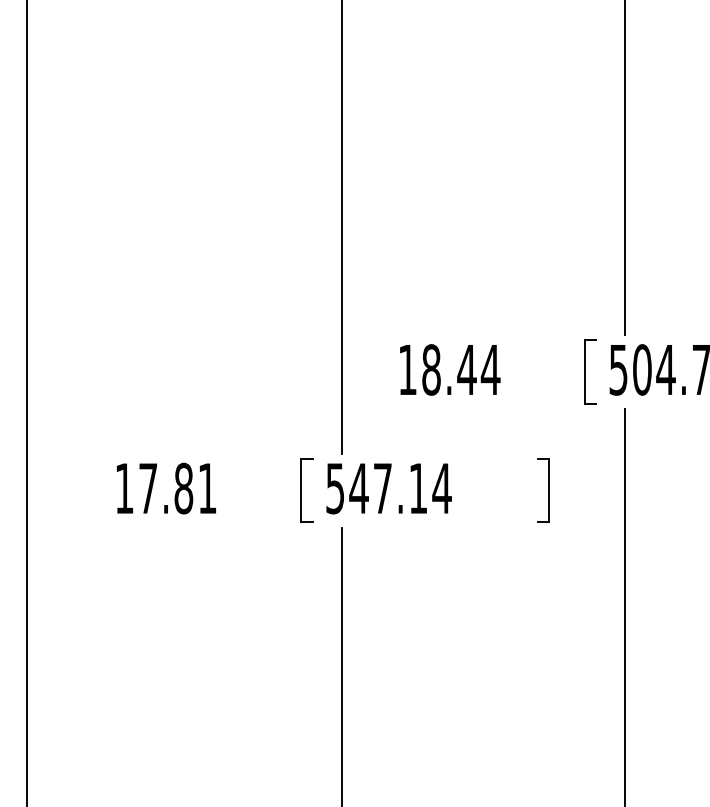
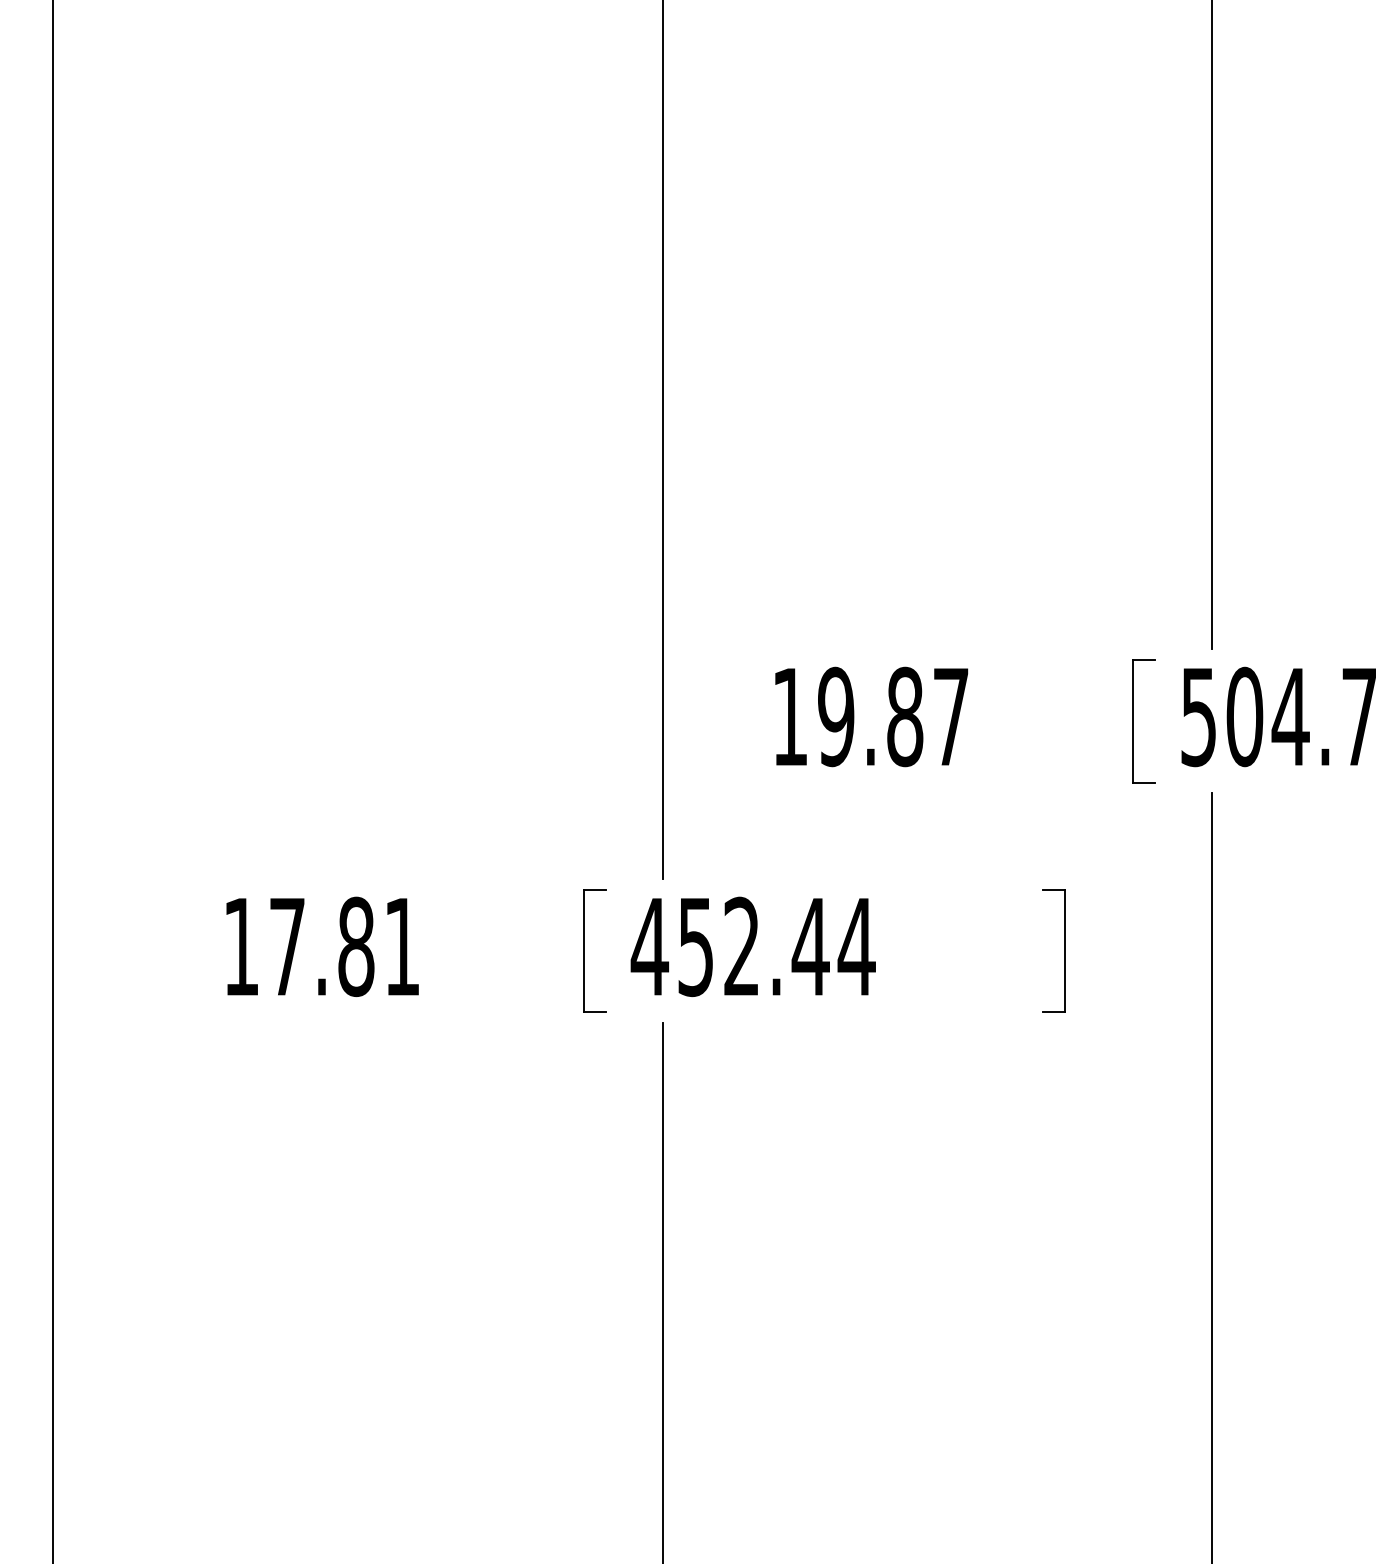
text: (461, 369) -> (894, 716), 18.44 -> 19.87
text: (376, 488) -> (729, 946), 547.14 -> 452.44

